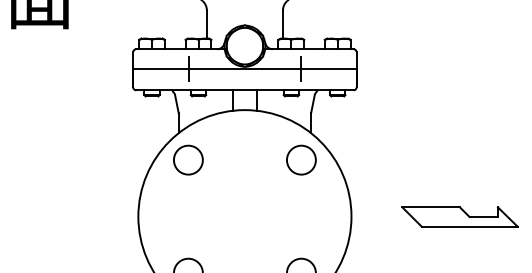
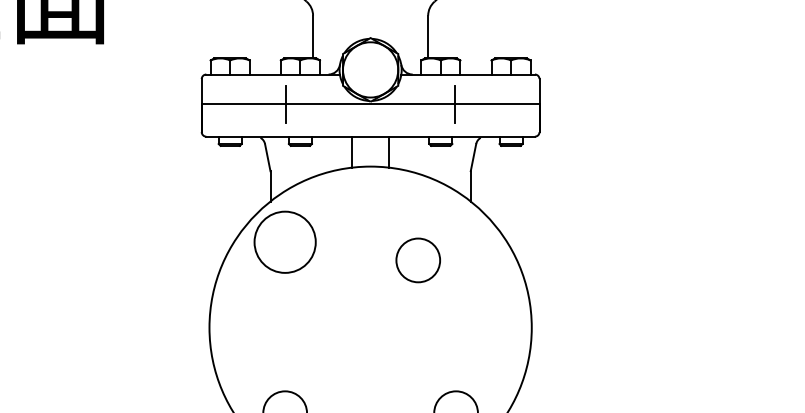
circle: (187, 159) -> (283, 241), size x1.4
circle: (301, 159) -> (418, 259), moved
part: (459, 216) -> (695, 327), removed

